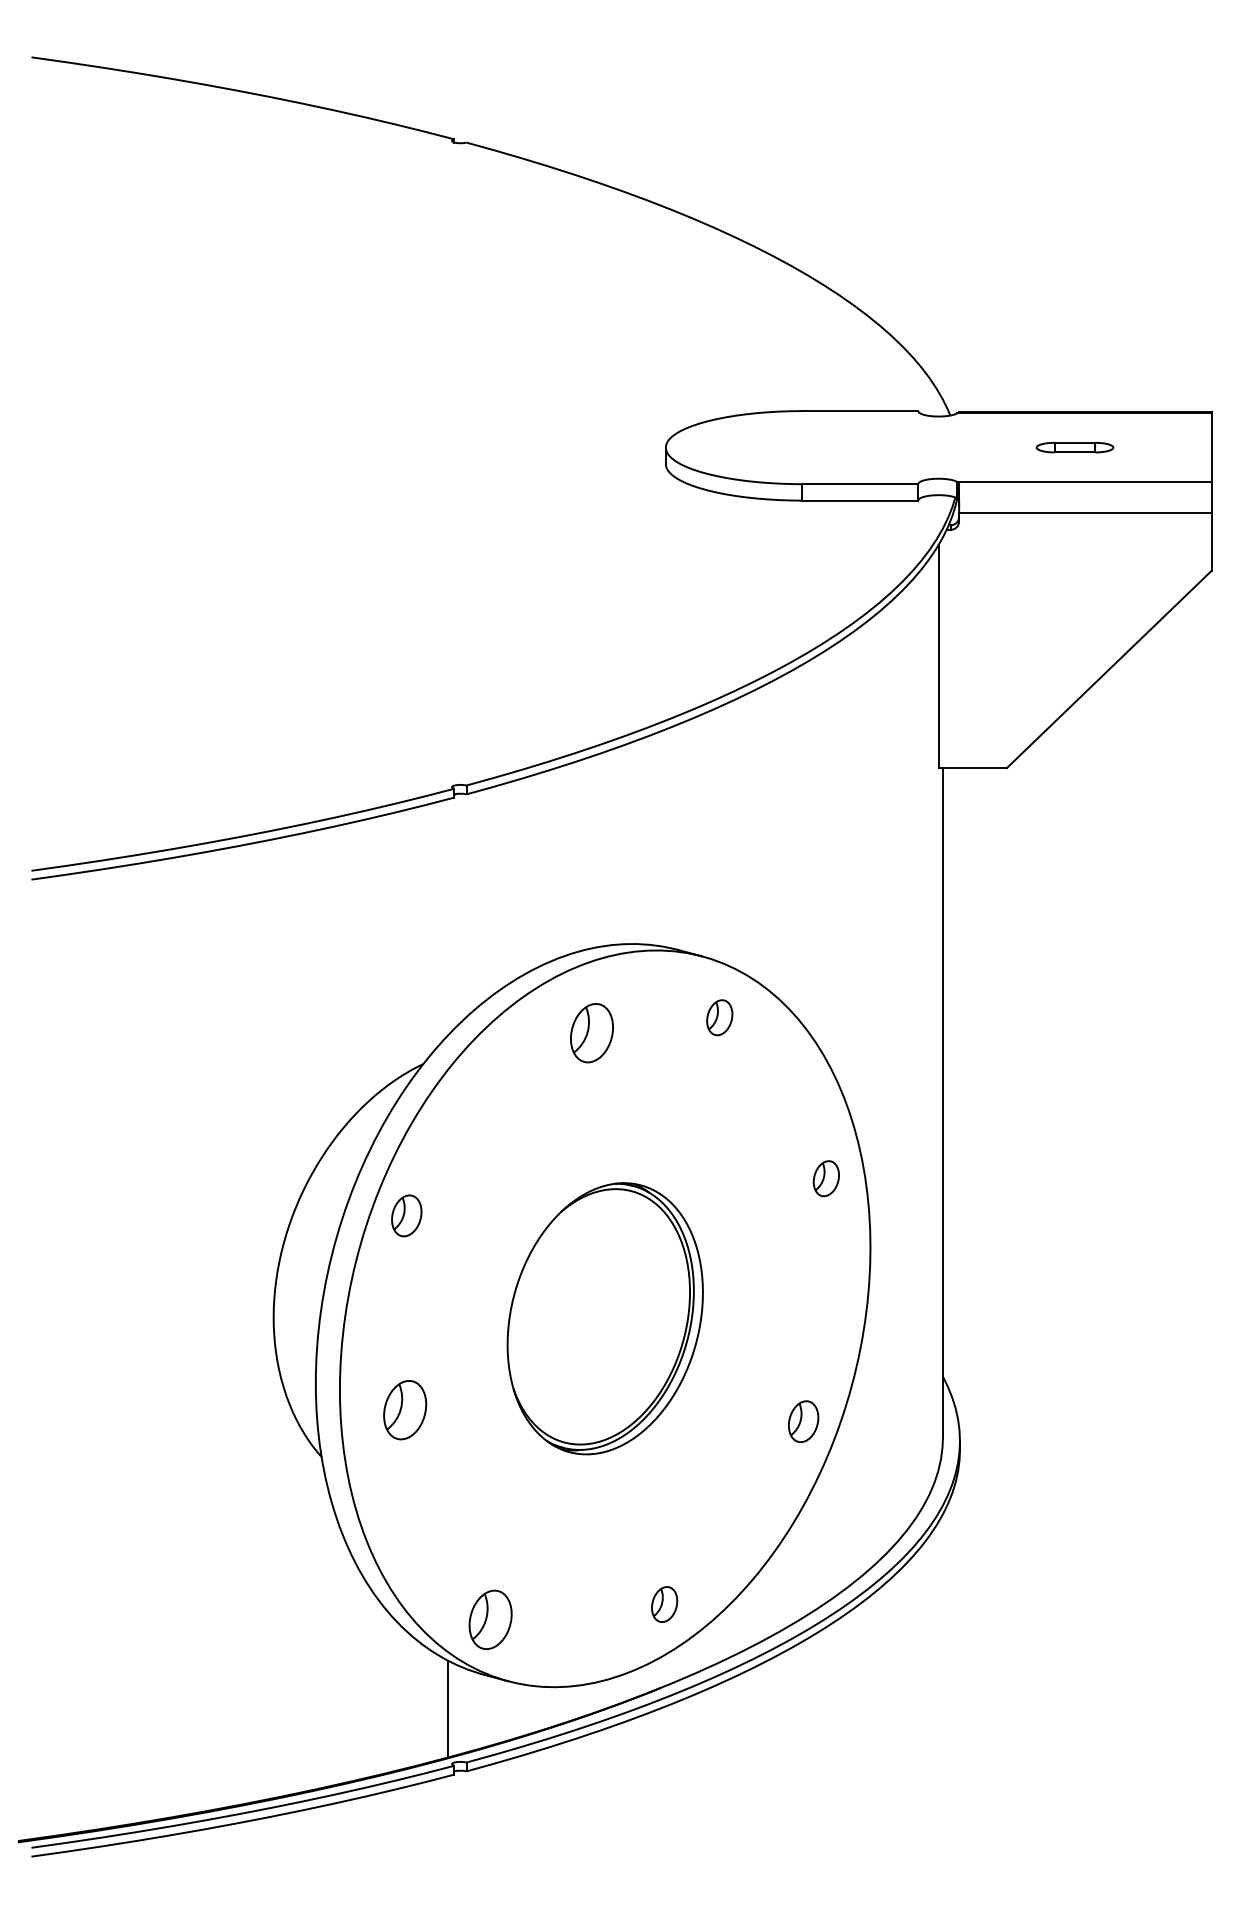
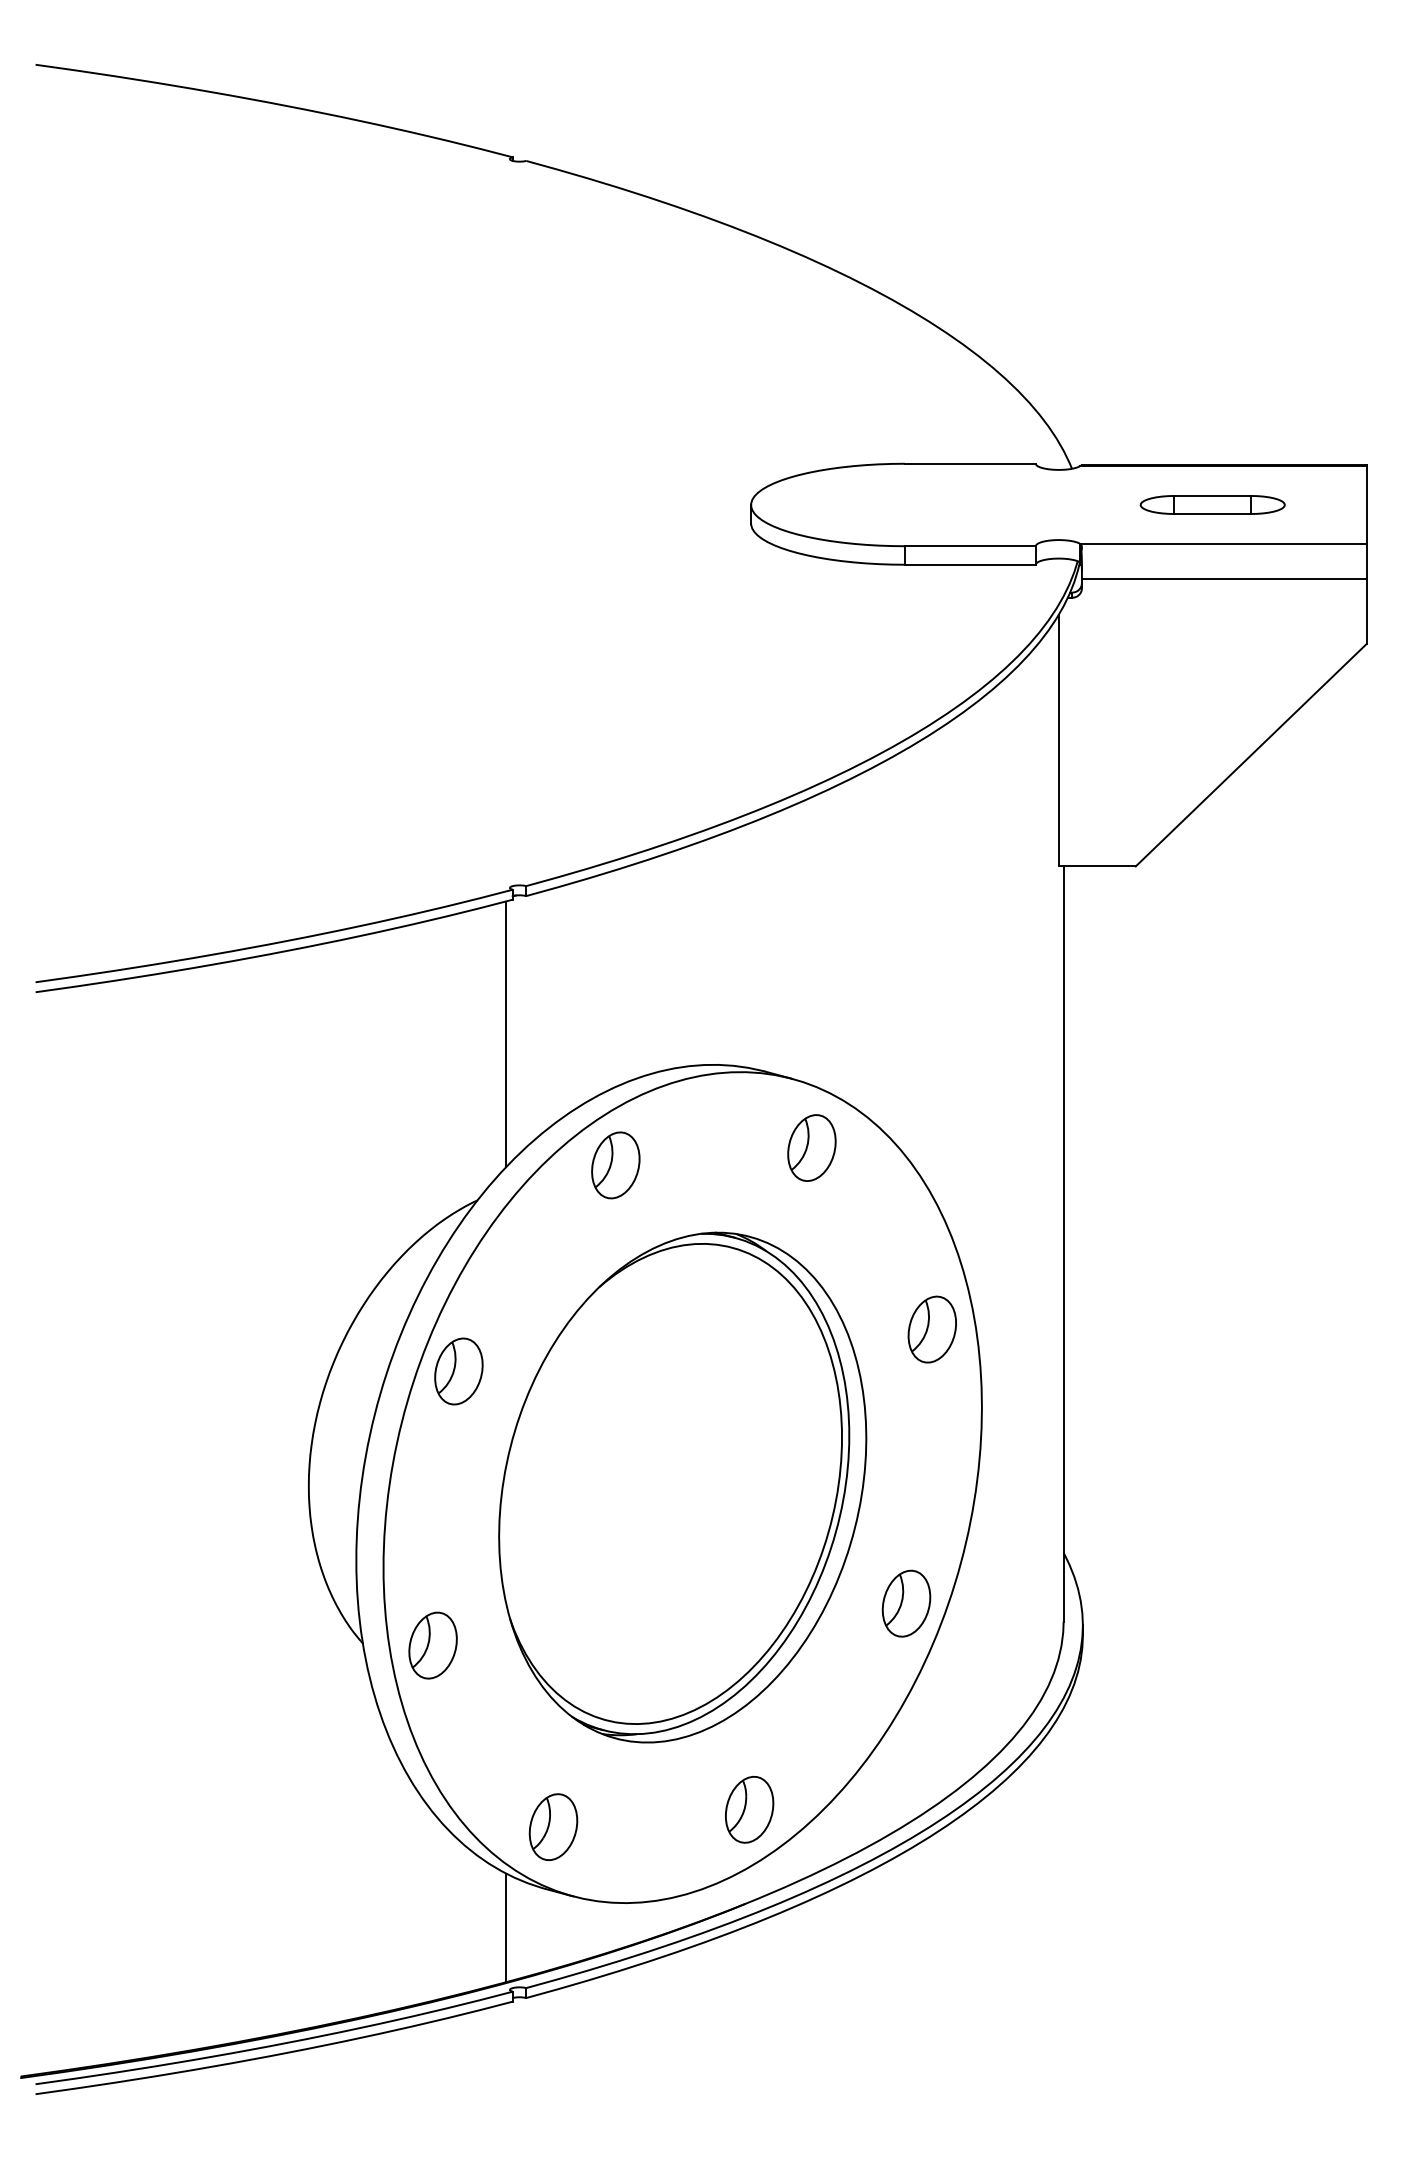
part: (1074, 447) -> (1212, 504), size x1.67
line: (448, 917) -> (505, 1034), added
part: (719, 1017) -> (811, 1147), size x1.67
part: (591, 1033) -> (615, 1165), moved
part: (825, 1178) -> (931, 1329), size x1.67
part: (406, 1215) -> (458, 1371), size x1.43
part: (604, 1318) -> (682, 1487), size x1.67
part: (404, 1410) -> (432, 1645), moved
part: (803, 1421) -> (906, 1603), size x1.43
part: (664, 1604) -> (749, 1809), size x1.67

